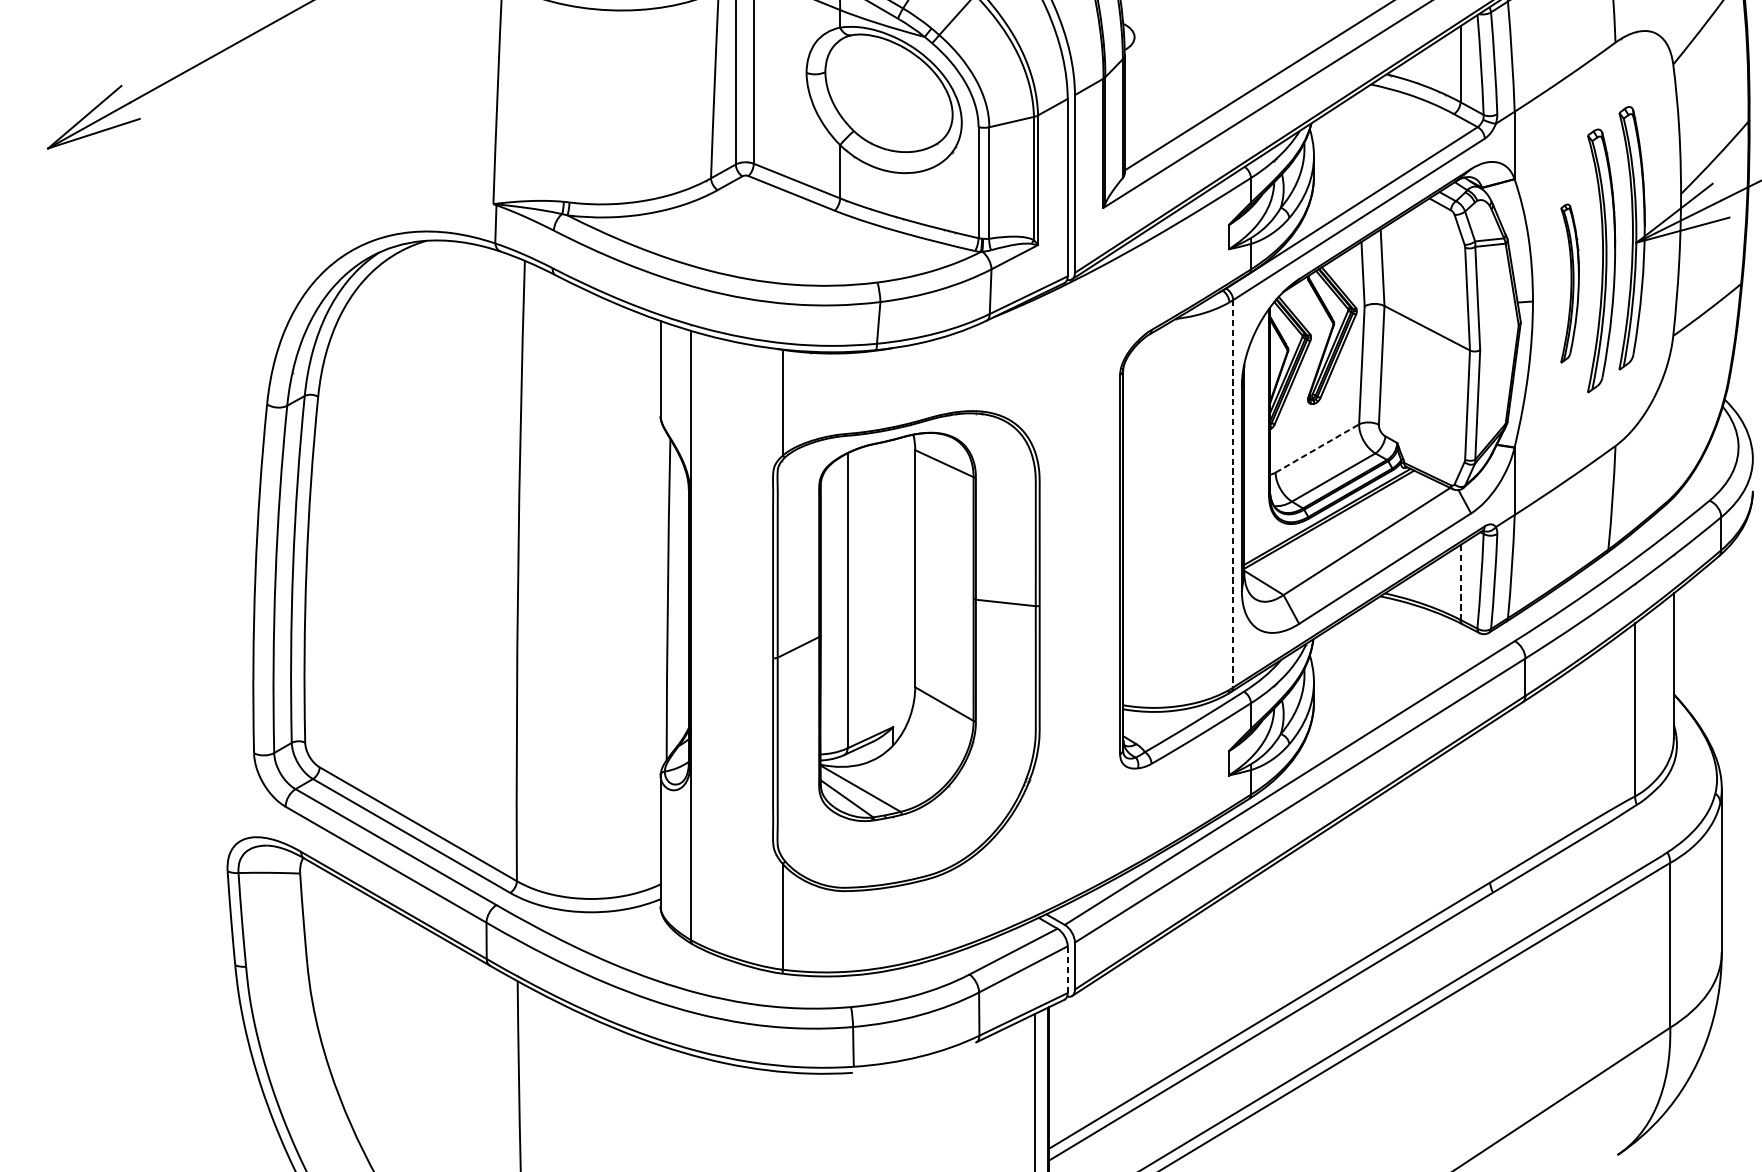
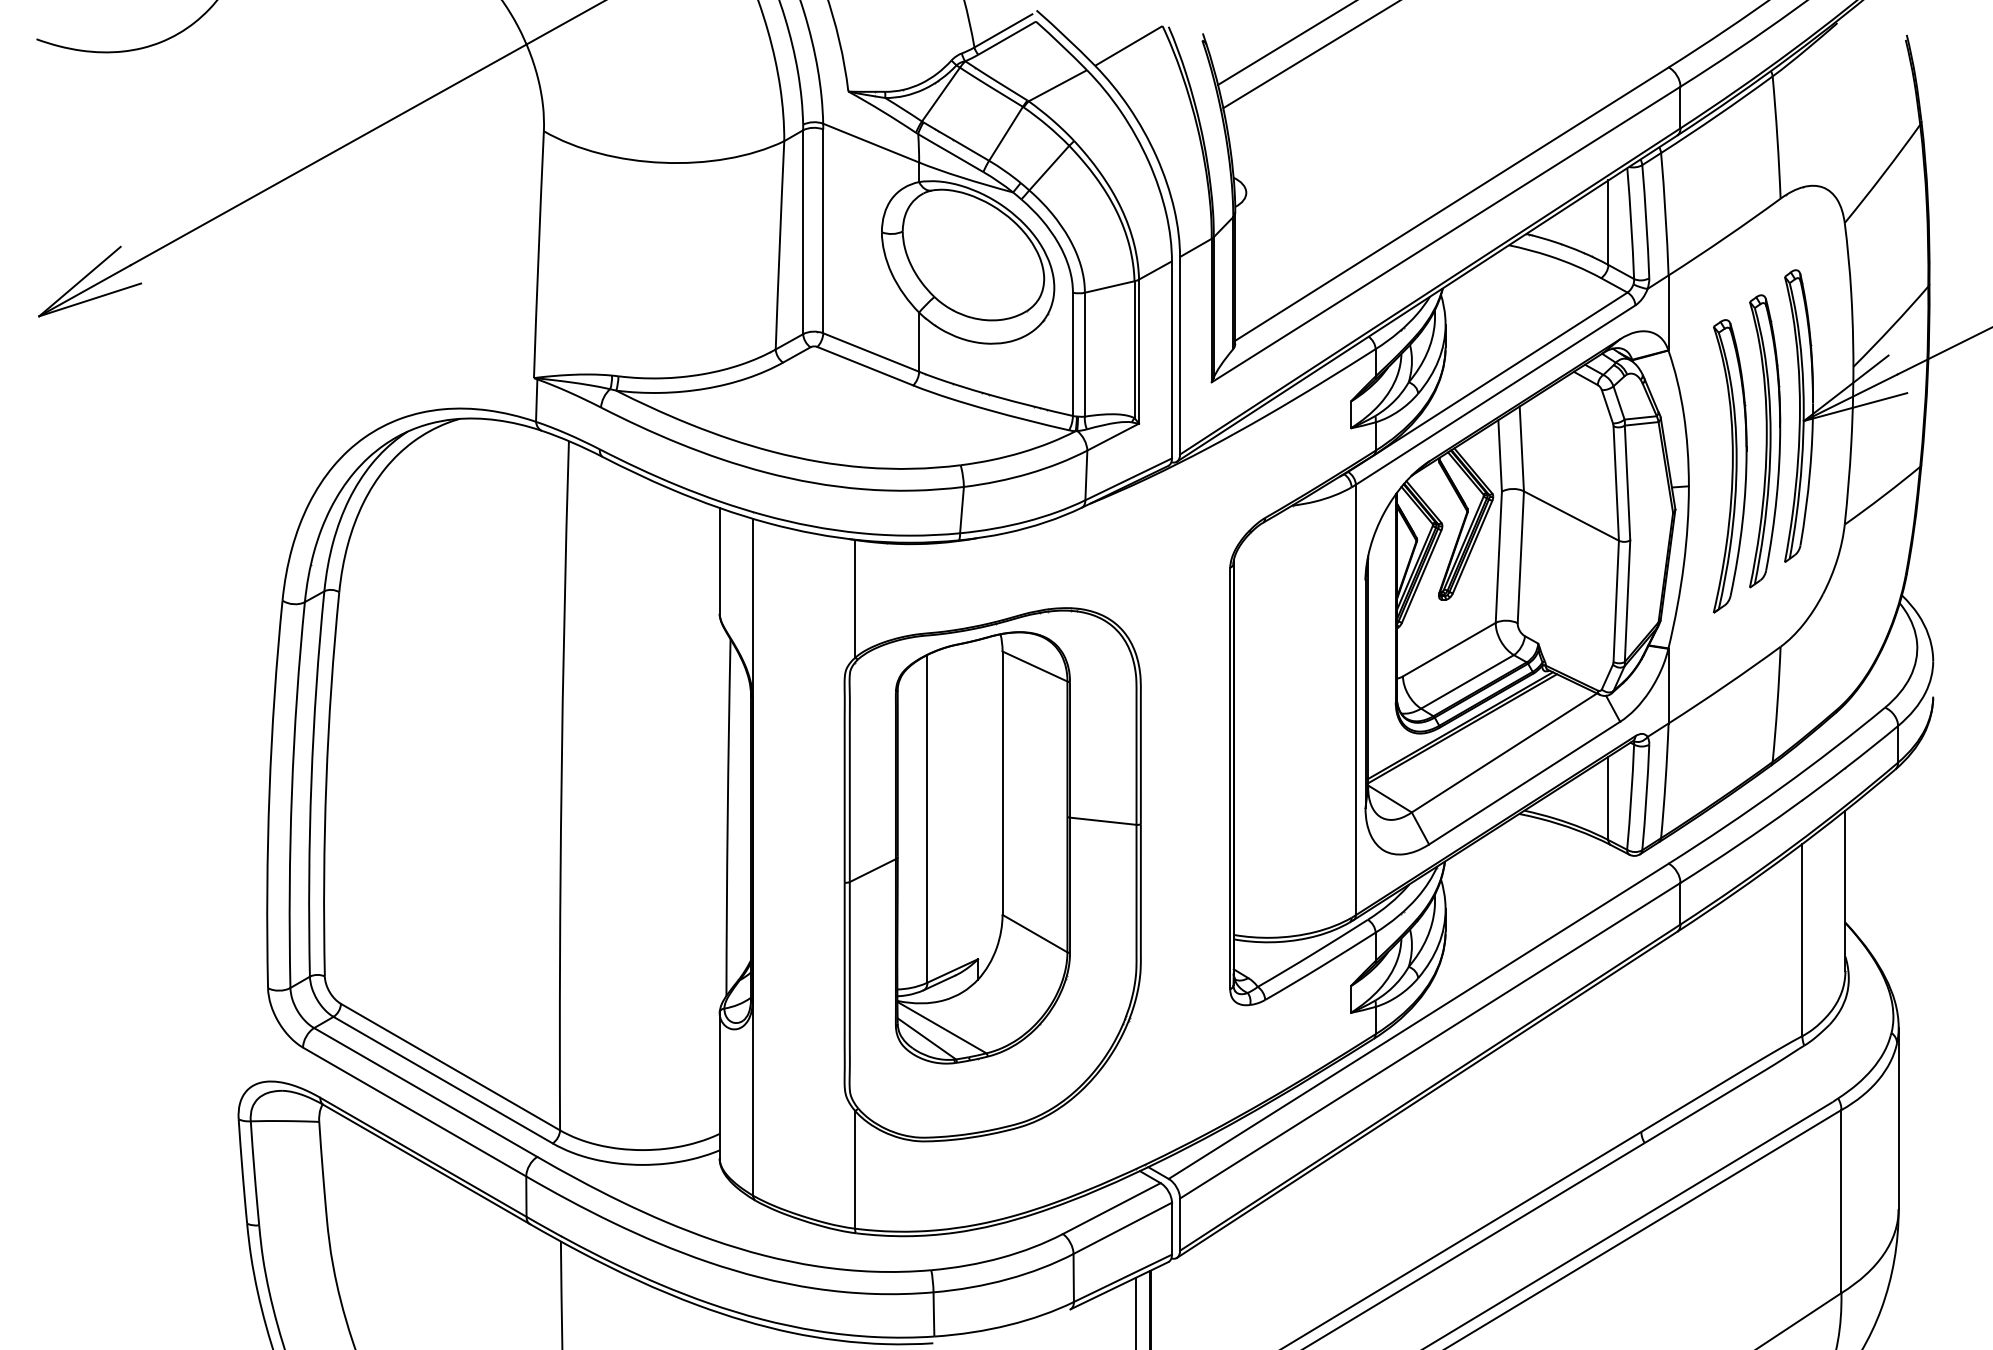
part: (1569, 283) -> (1729, 466), size x1.67
line: (1317, 448) -> (1449, 649), dashed -> solid
line: (1232, 494) -> (1355, 700), dashed -> solid
line: (1460, 582) -> (1608, 798), dashed -> solid
line: (1067, 969) -> (1171, 1228), dashed -> solid

